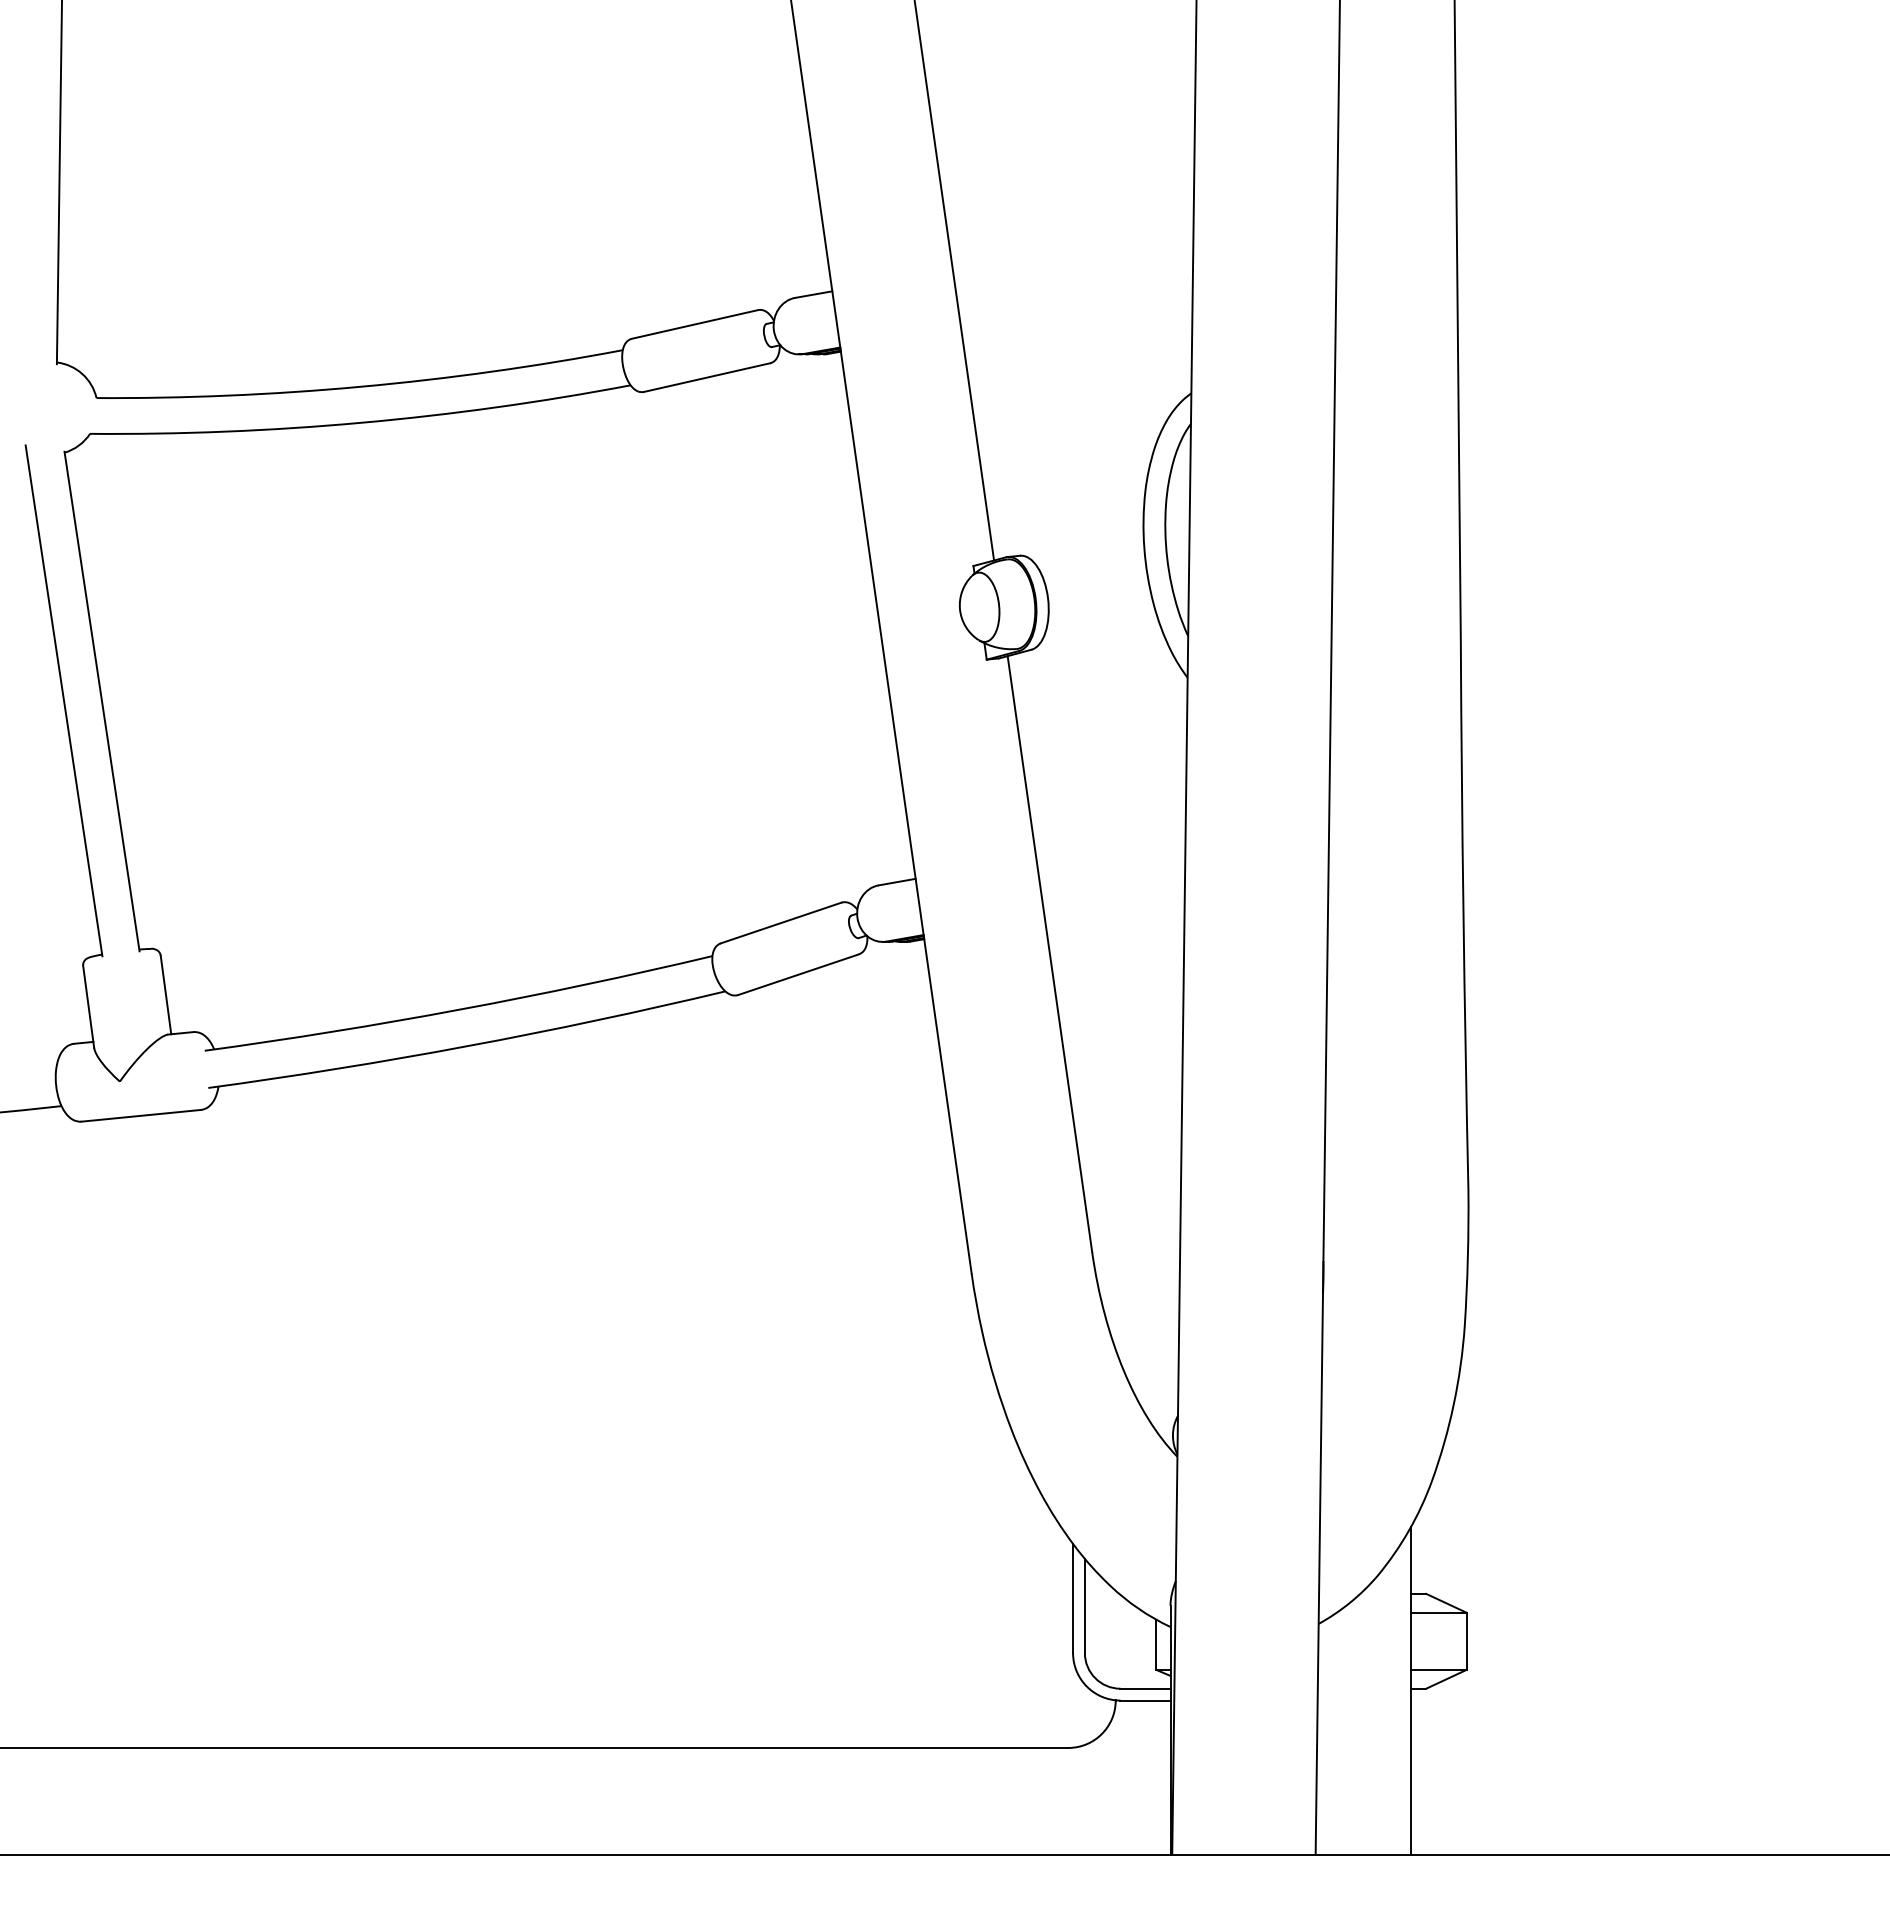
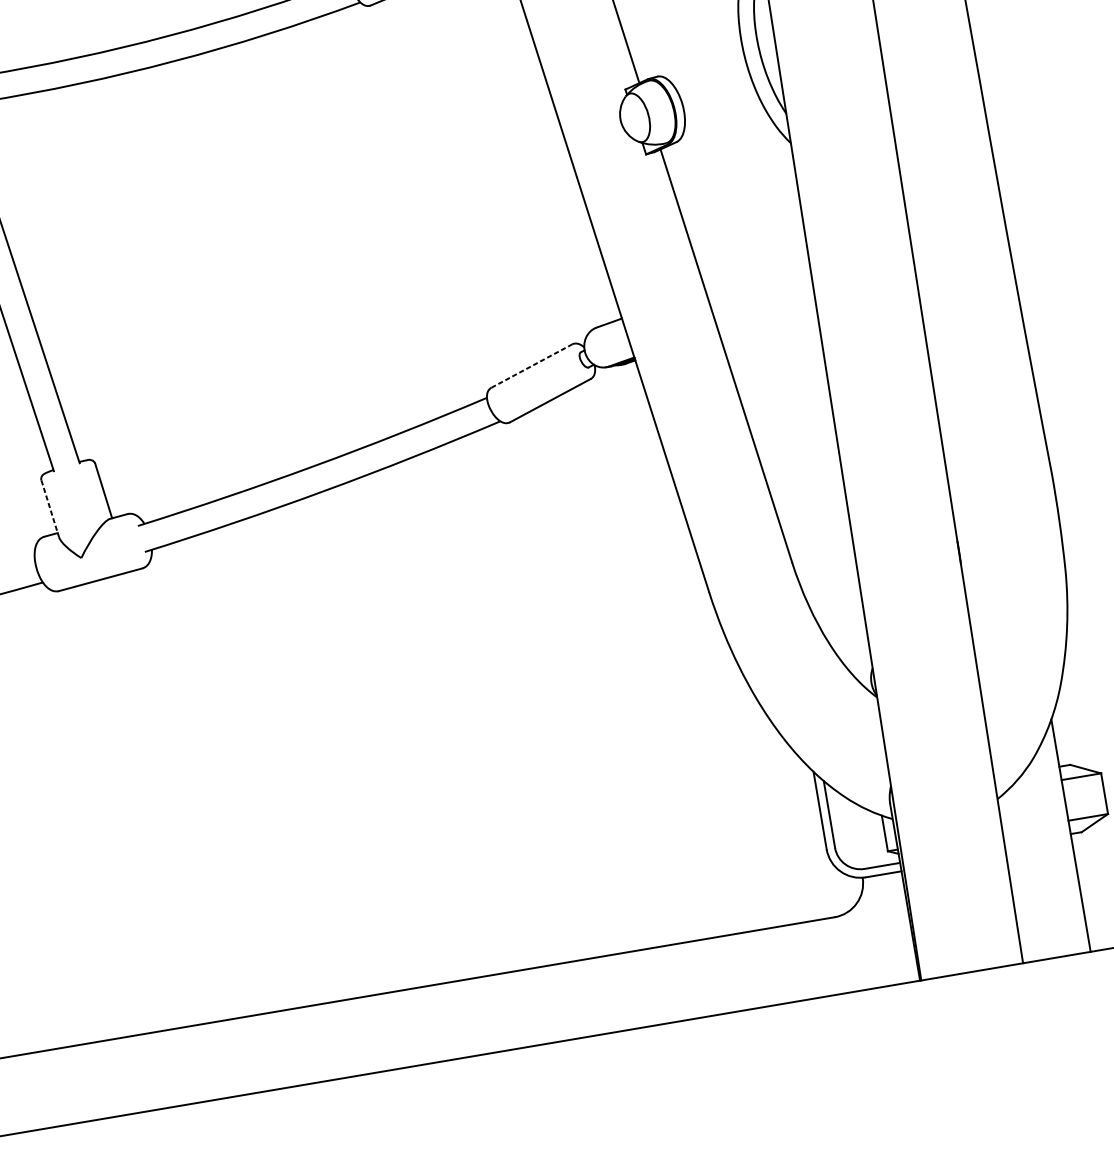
line: (781, 923) -> (532, 366), solid -> dashed
line: (88, 1007) -> (50, 509), solid -> dashed

